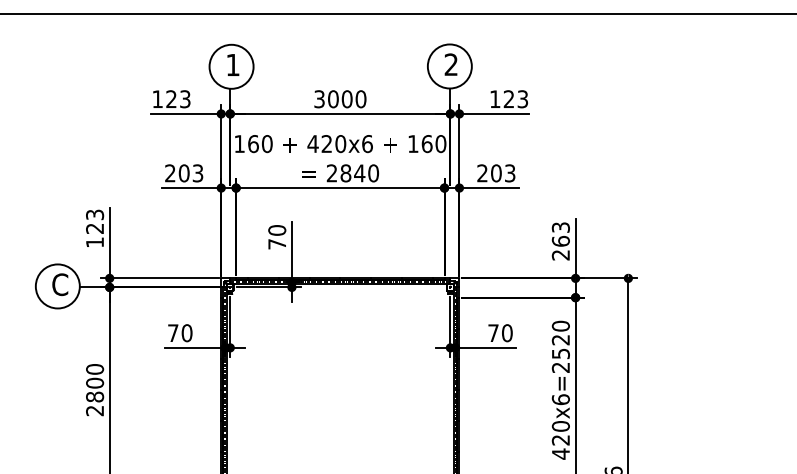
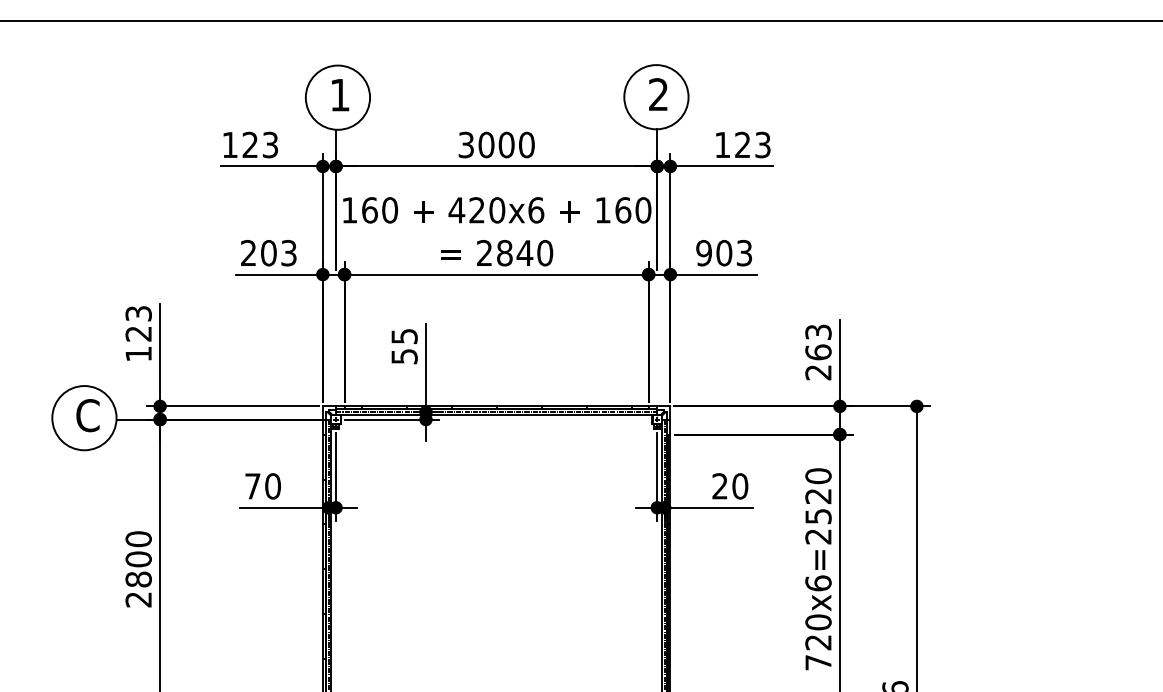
text: (482, 173) -> (704, 253), 203 -> 903
text: (277, 237) -> (404, 346), 70 -> 55
text: (493, 332) -> (720, 485), 70 -> 20
text: (560, 453) -> (817, 661), 420x6=2520 -> 720x6=2520

